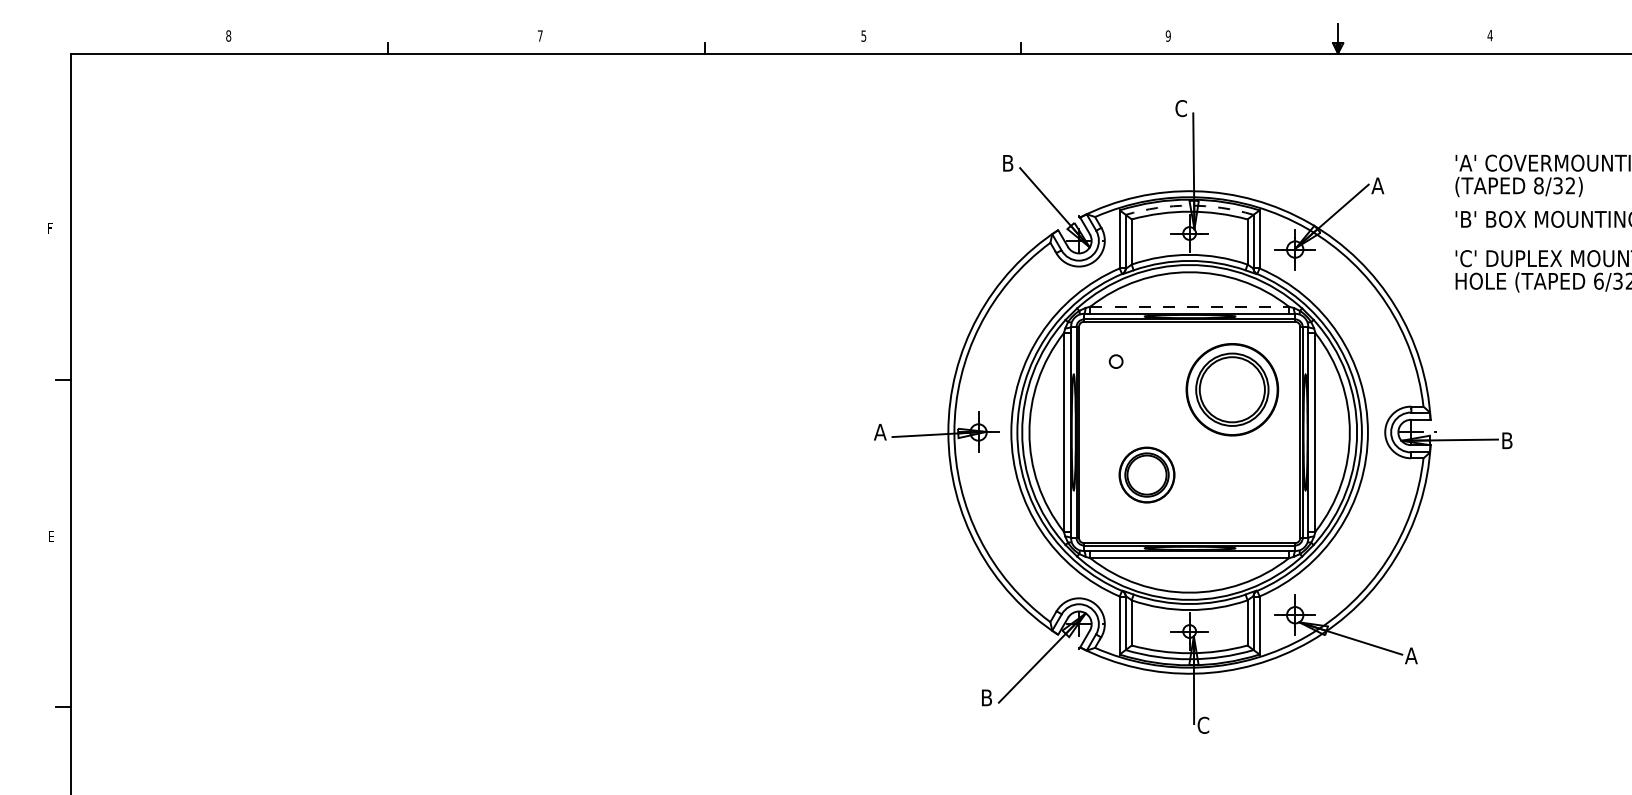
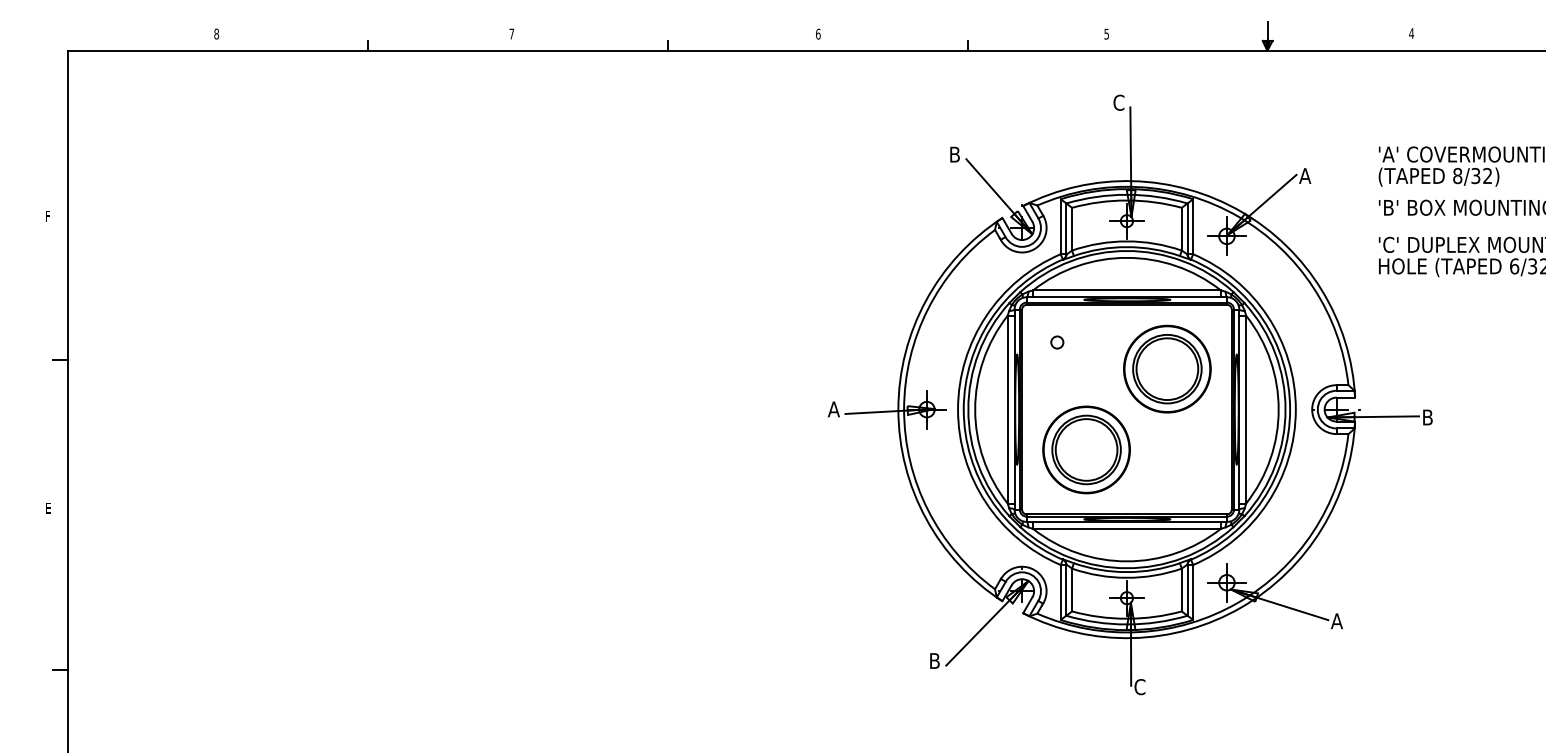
text: (864, 35) -> (818, 33), 5 -> 6
text: (1168, 35) -> (1106, 33), 9 -> 5
arc: (1189, 205) -> (1126, 194), dashed -> solid
line: (1190, 306) -> (1127, 290), dashed -> solid
part: (1146, 474) -> (1086, 449), size x1.67

